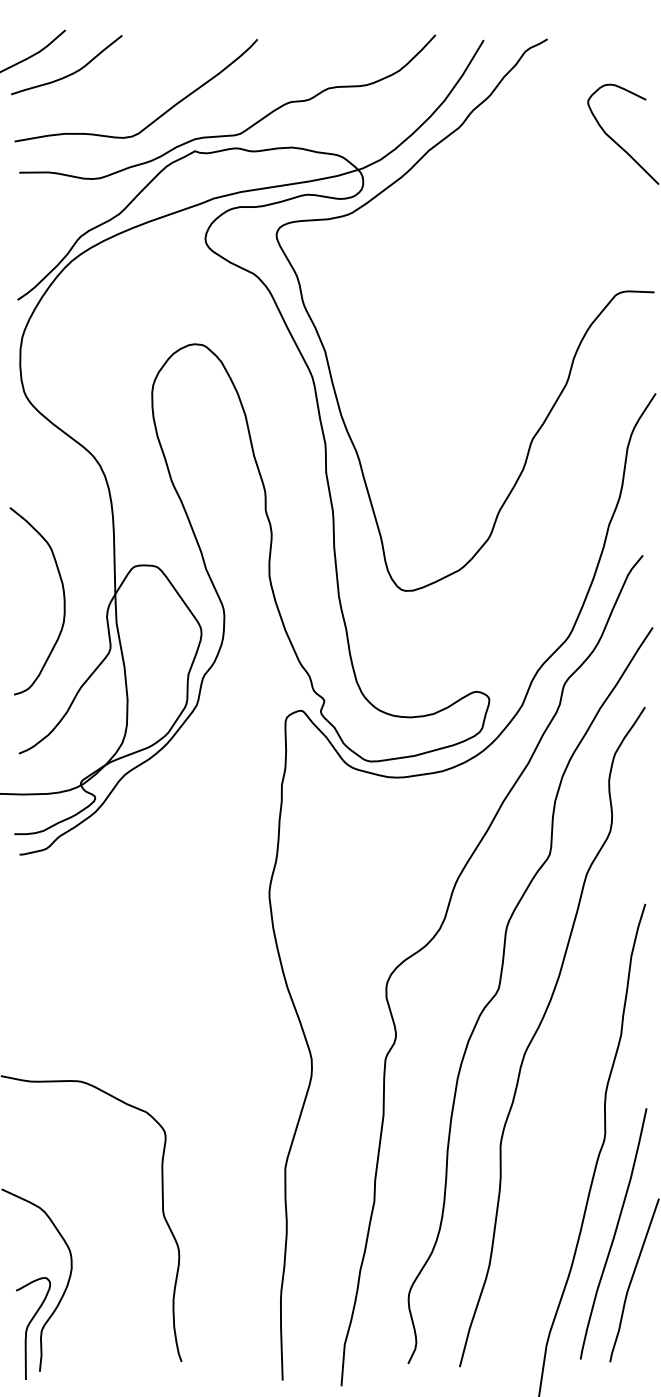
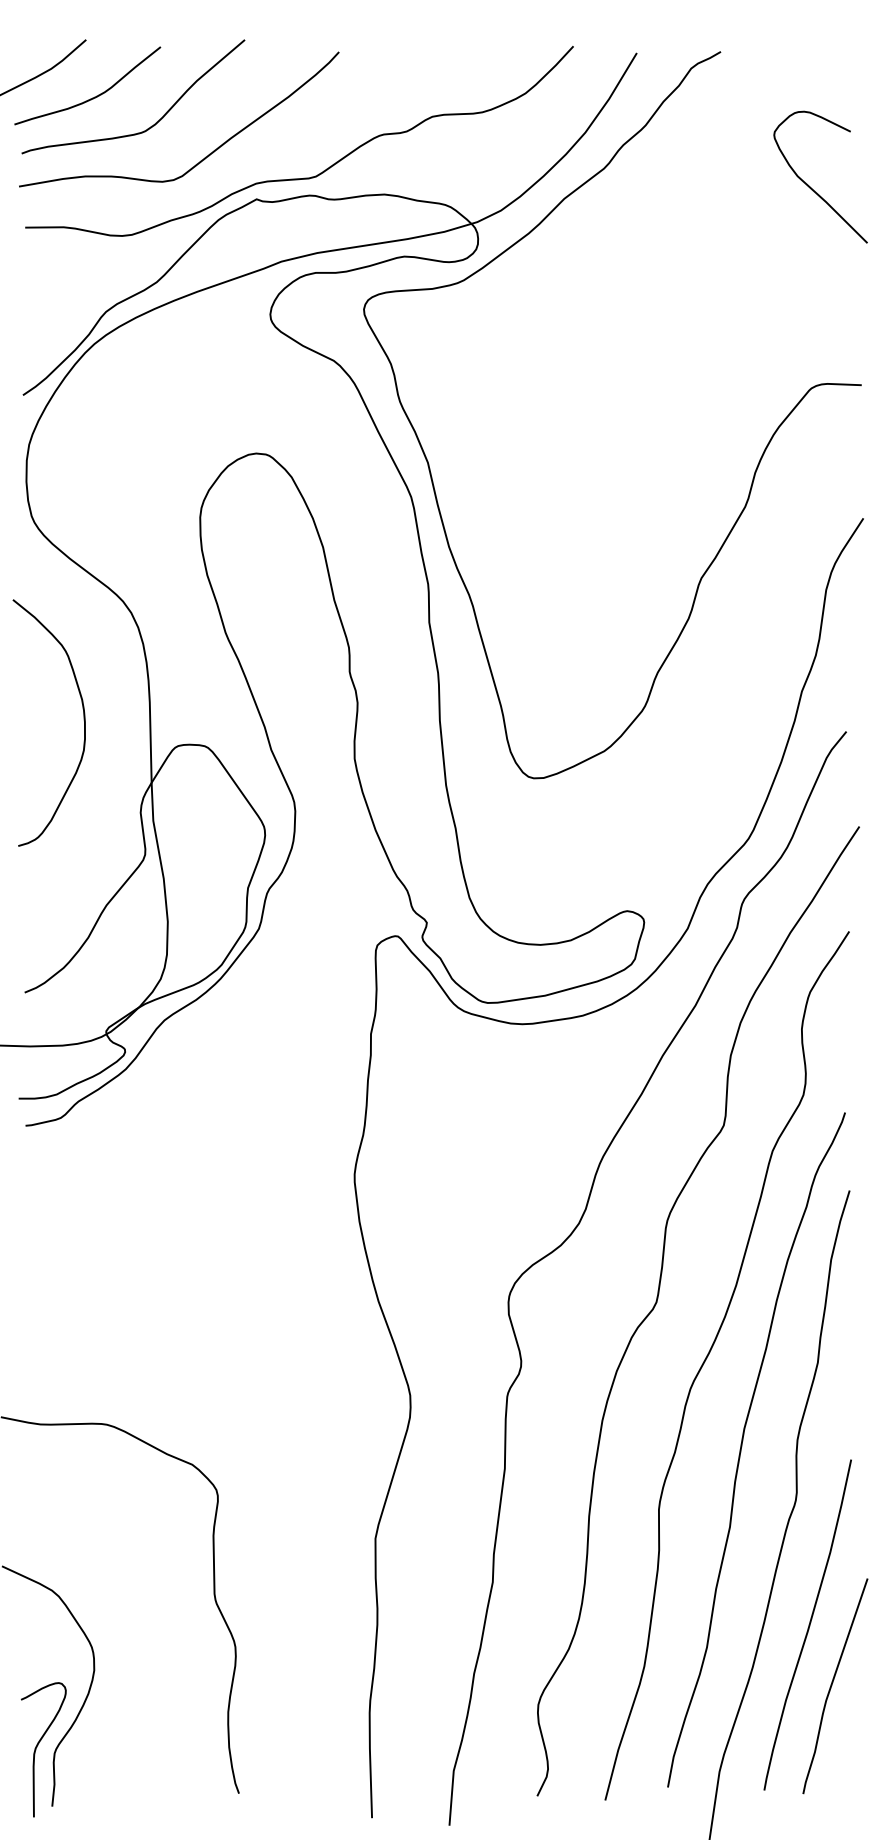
curve: (118, 92) -> (155, 122), added
curve: (63, 599) -> (83, 720), moved
curve: (564, 1098) -> (742, 1446), added

